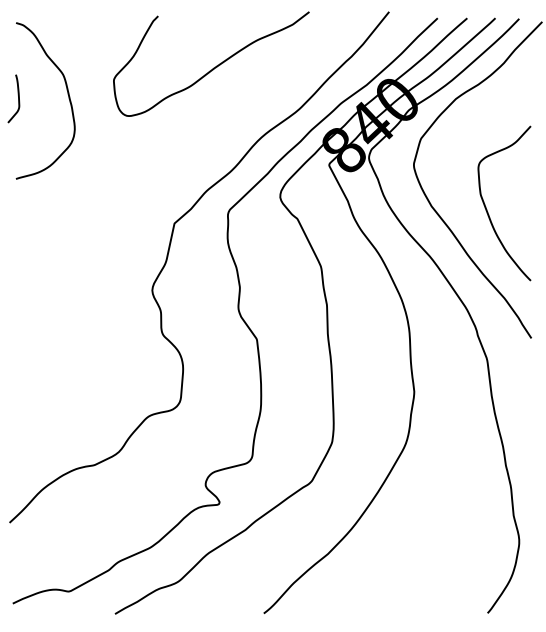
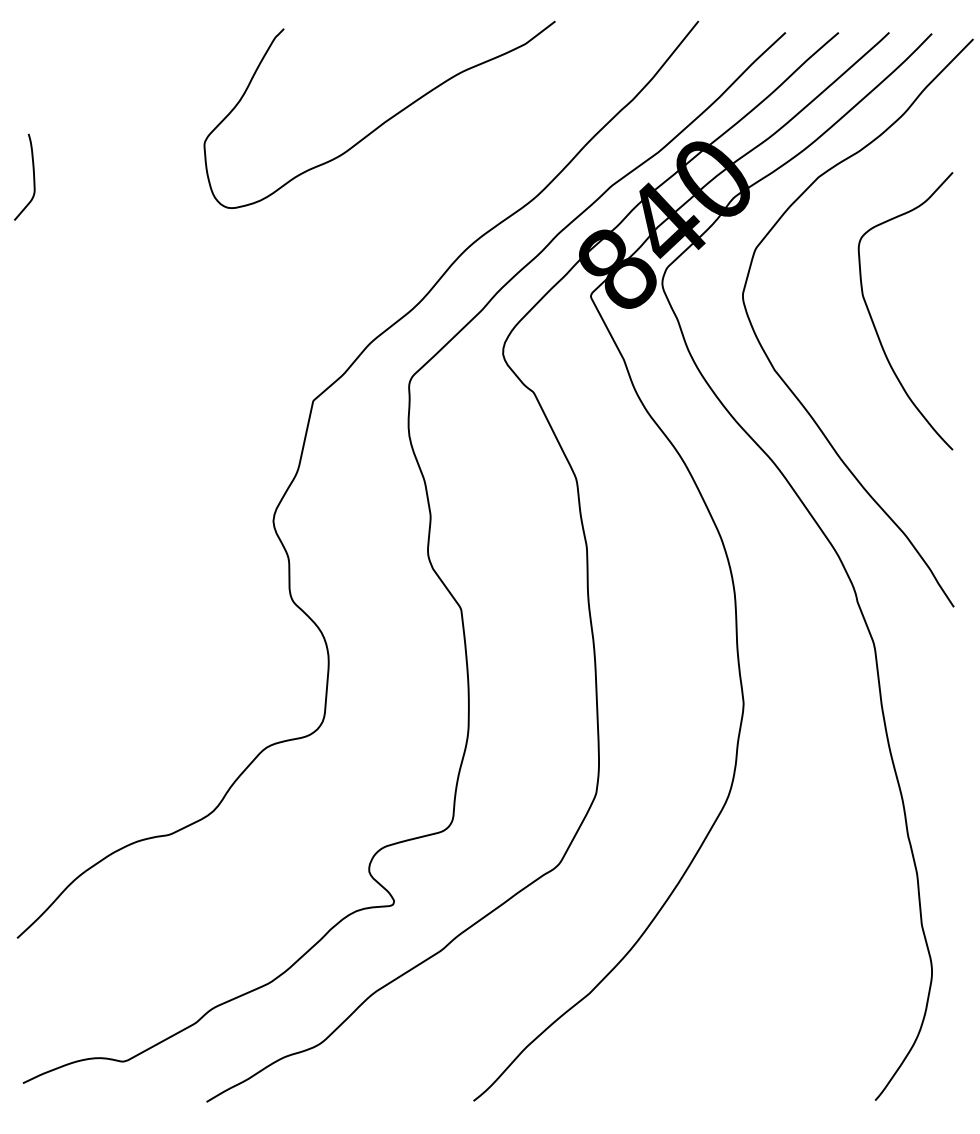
curve: (67, 94) -> (121, 169), removed
curve: (487, 209) -> (874, 322), moved

